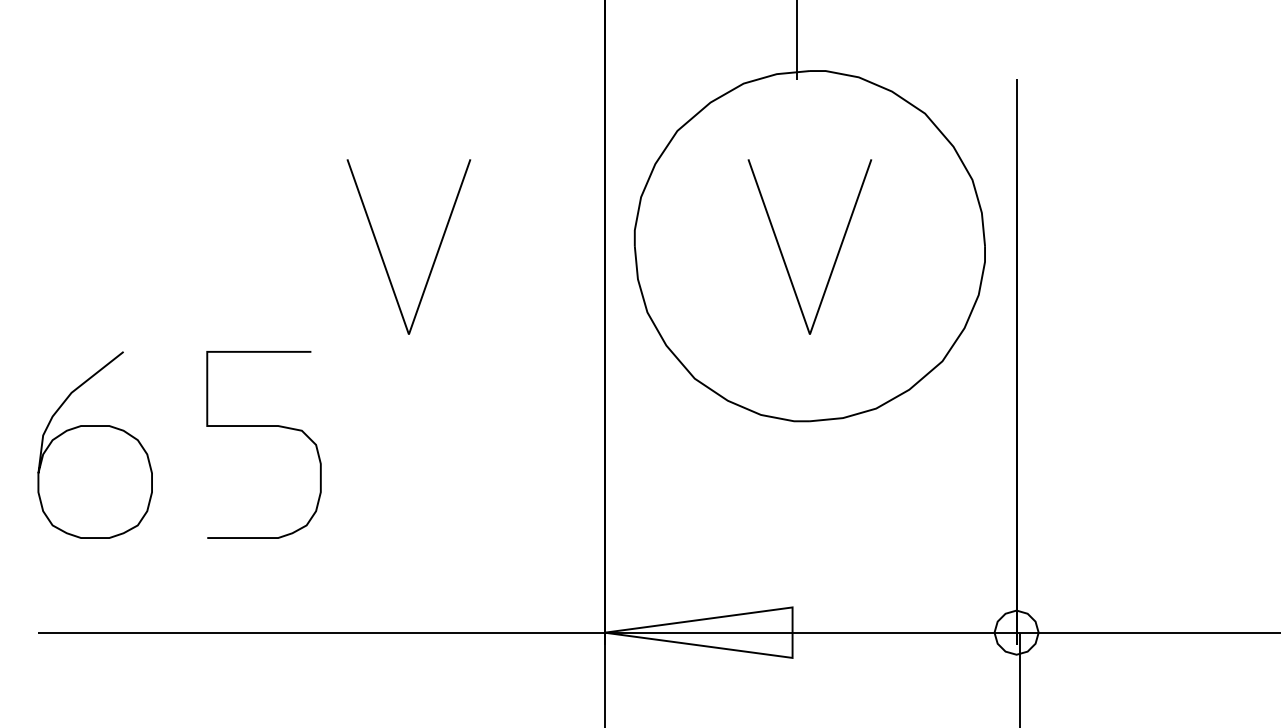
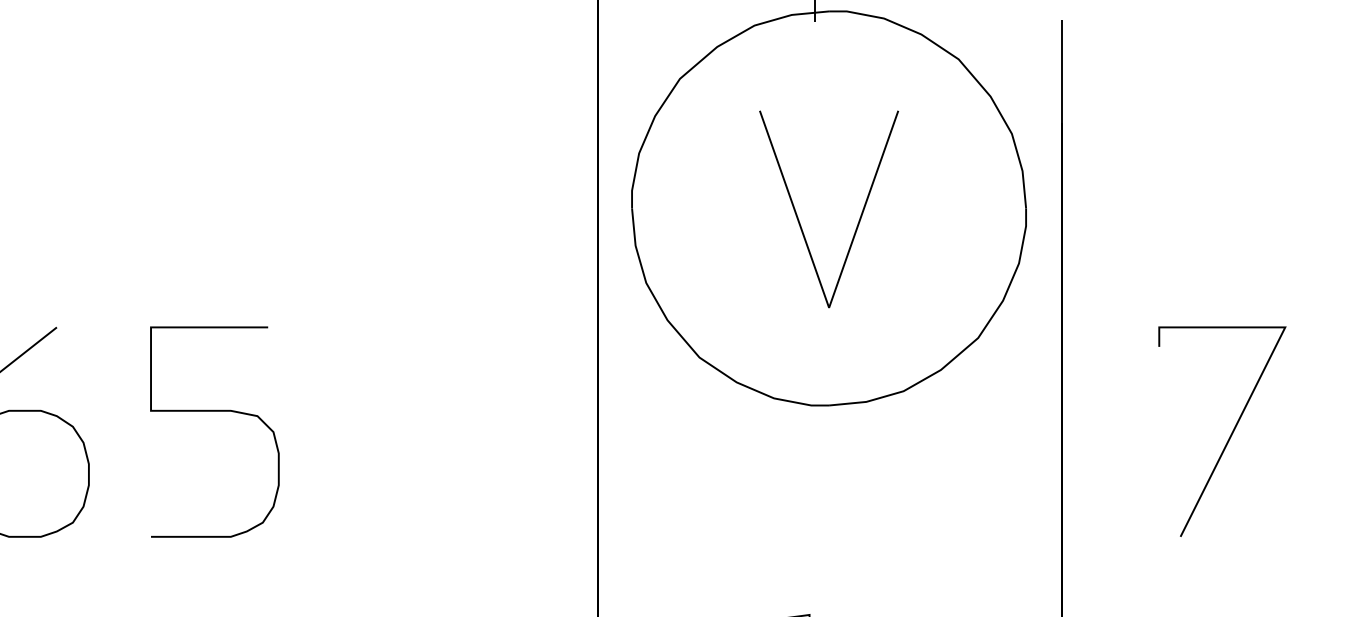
curve: (382, 255) -> (348, 218), removed
curve: (1166, 447) -> (1230, 434), added

